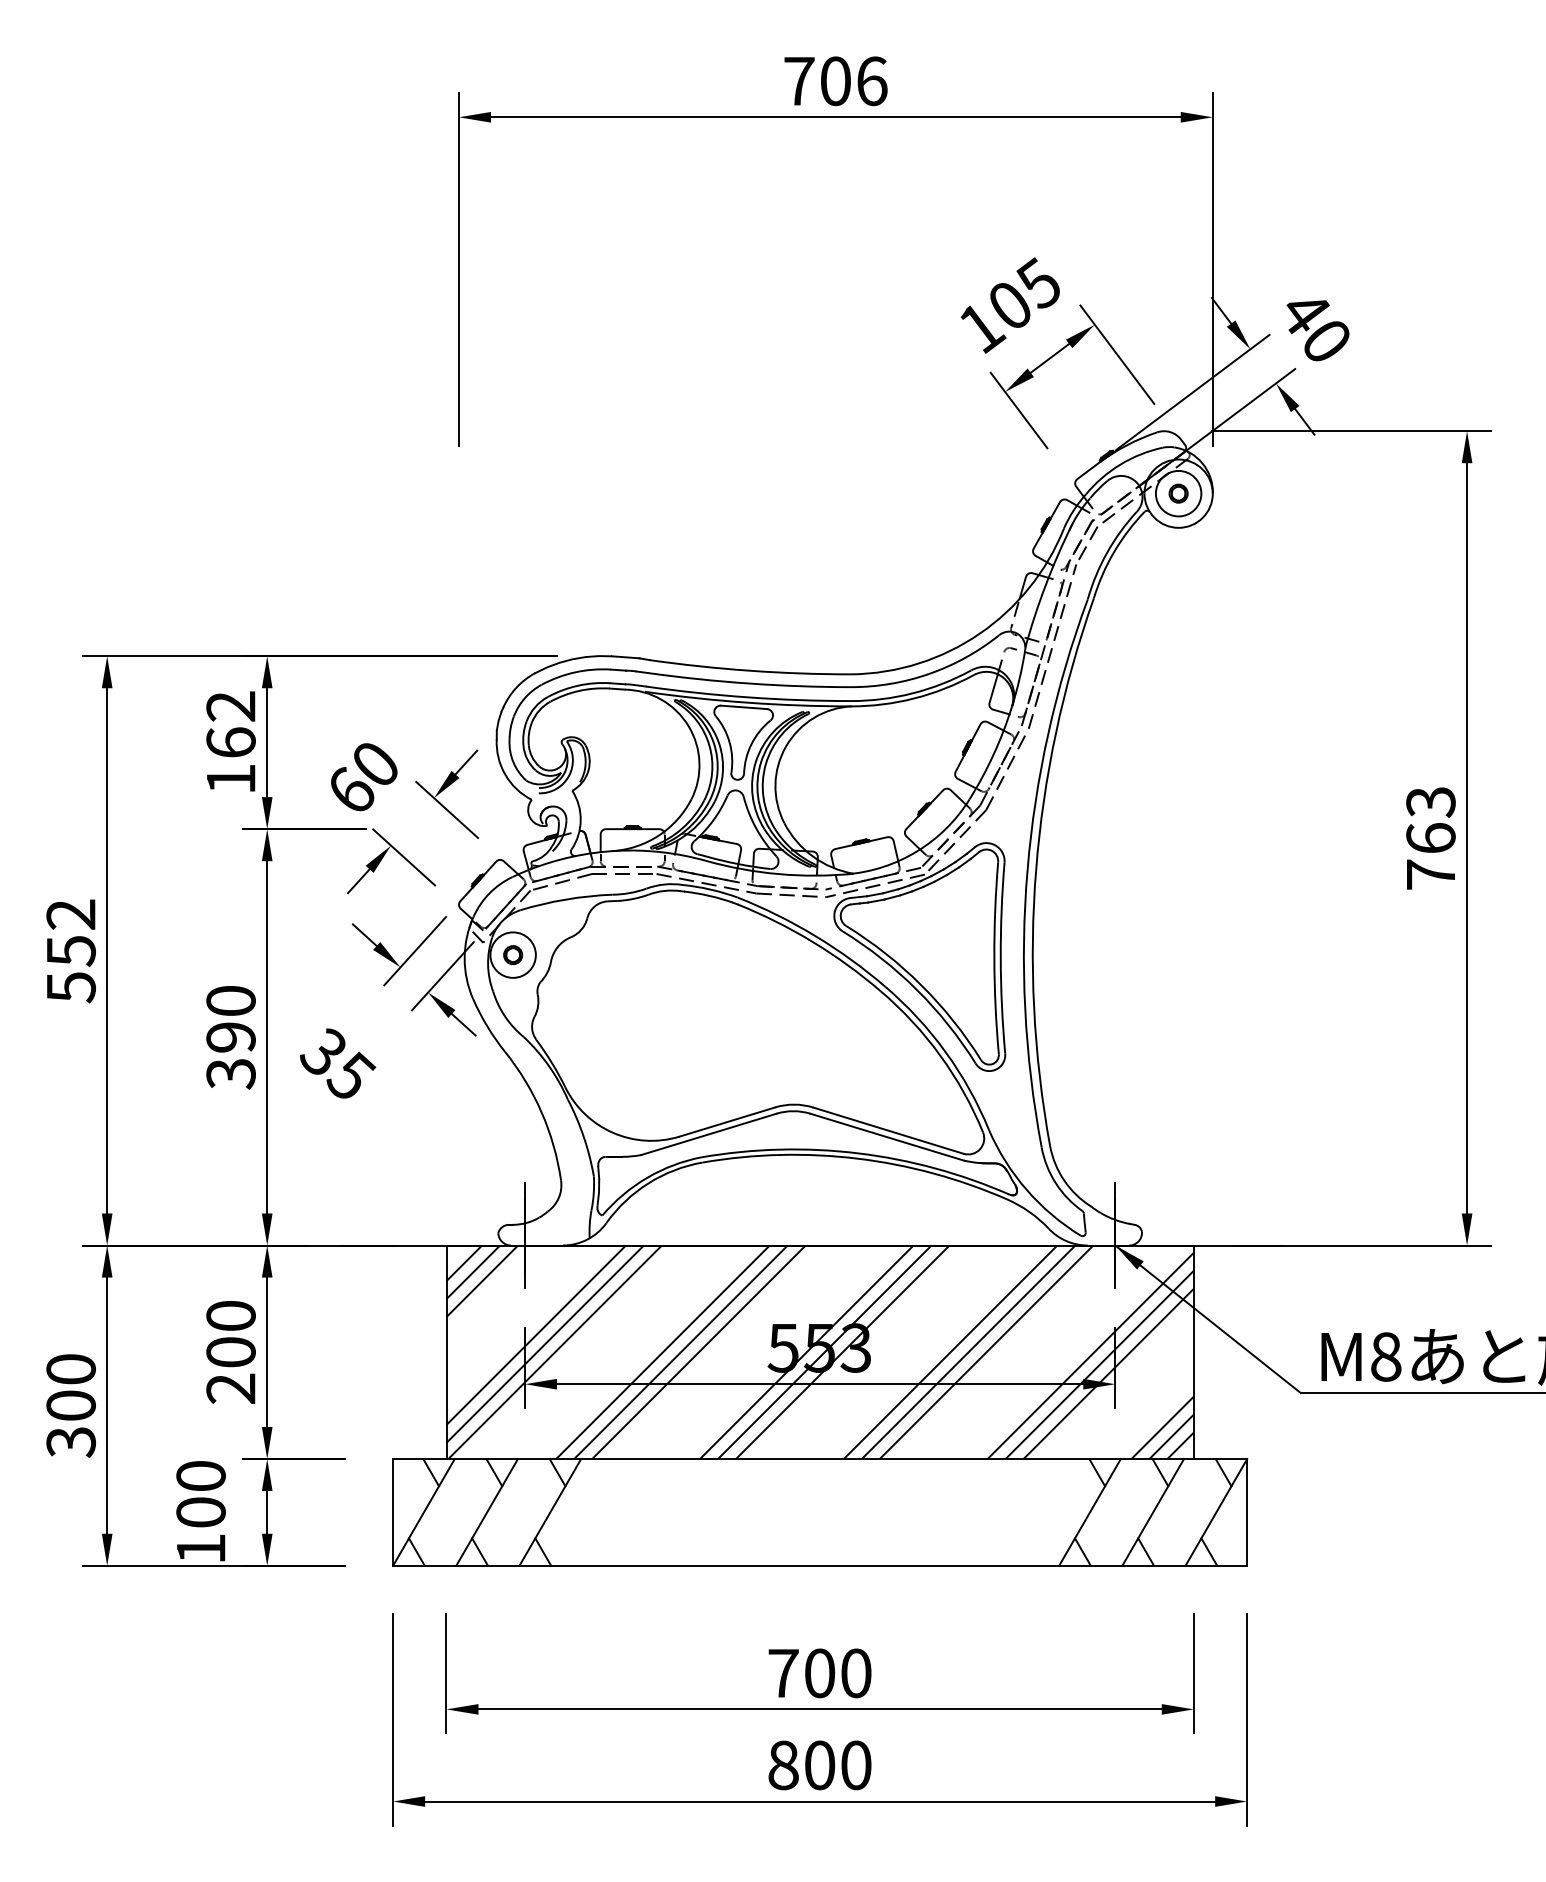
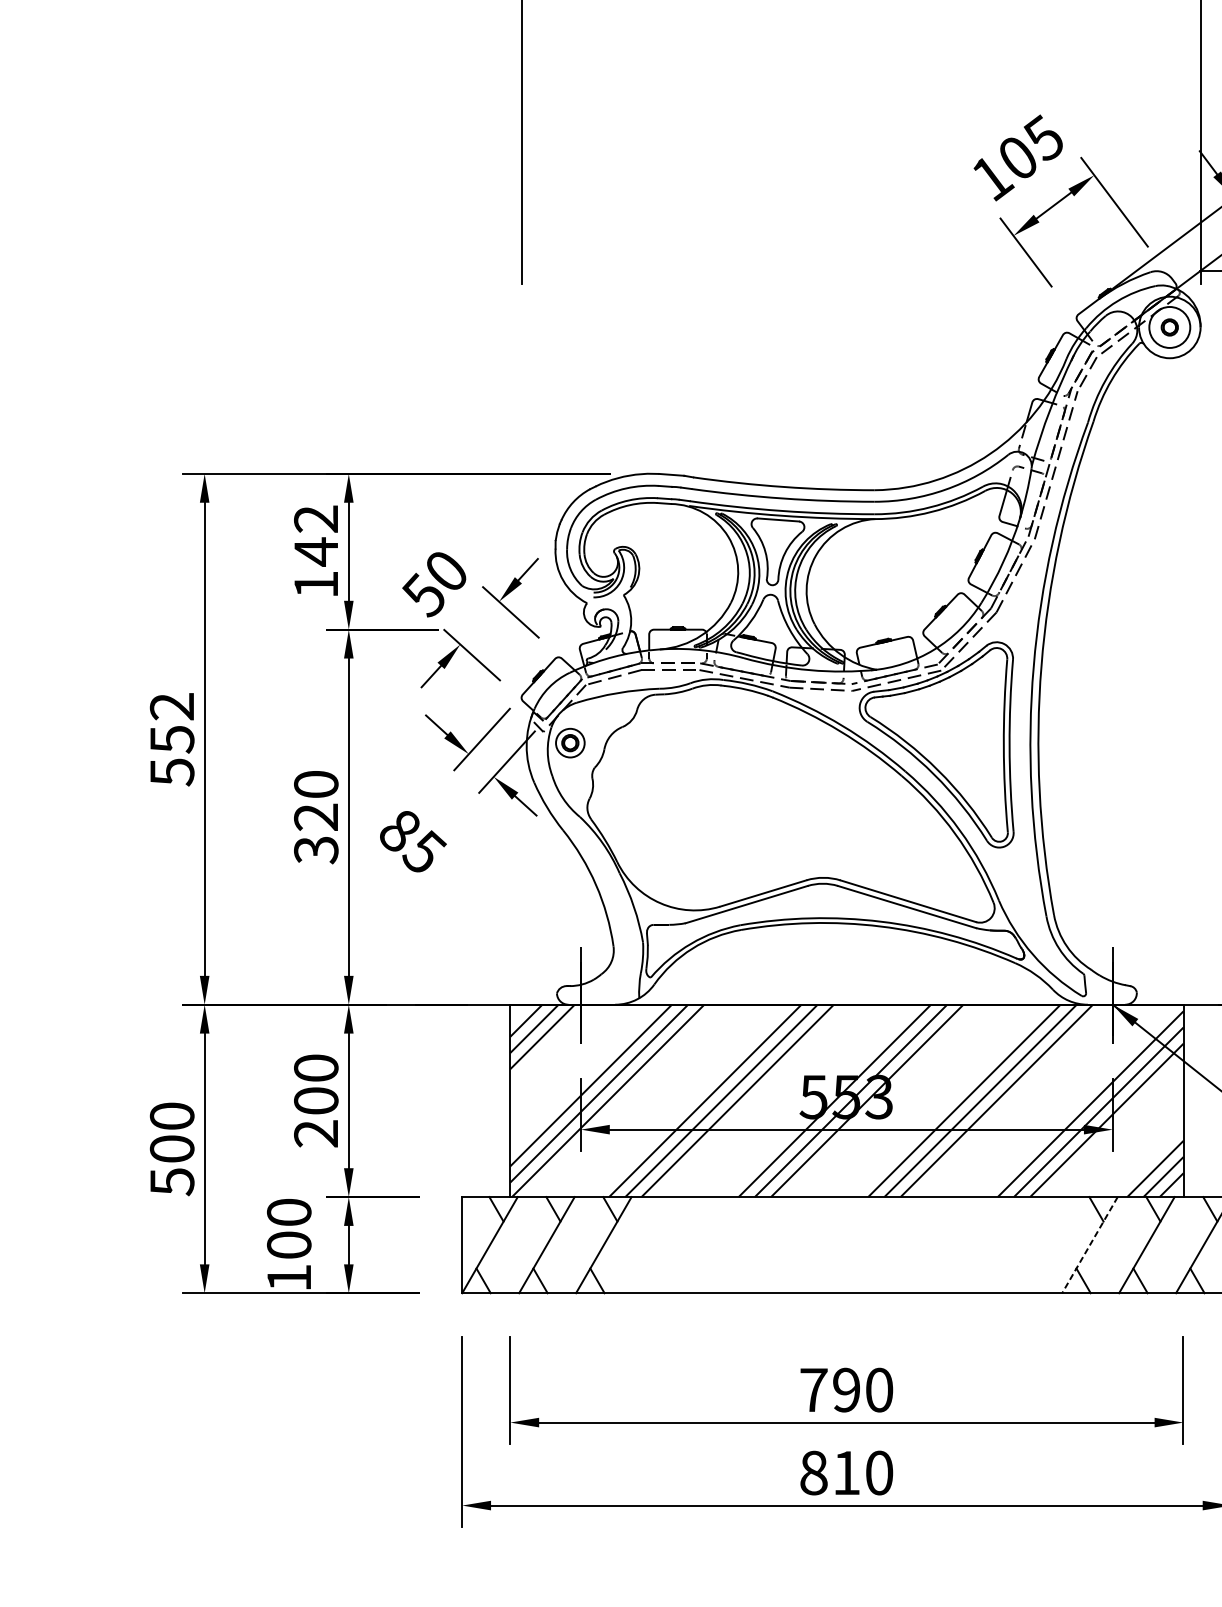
text: (230, 742) -> (315, 551), 162 -> 142
text: (350, 790) -> (423, 594), 60 -> 50
circle: (512, 954) -> (569, 742), size x0.7
text: (230, 1037) -> (315, 817), 390 -> 320
text: (322, 1051) -> (398, 829), 35 -> 85
text: (70, 1442) -> (171, 1182), 300 -> 500
line: (1089, 1512) -> (1089, 1245), solid -> dashed
text: (819, 1673) -> (846, 1390), 700 -> 790
text: (820, 1765) -> (847, 1473), 800 -> 810

